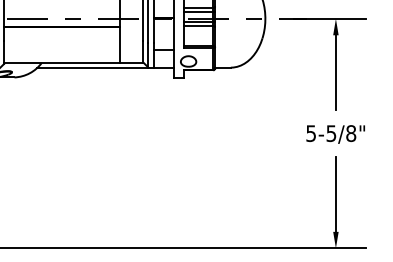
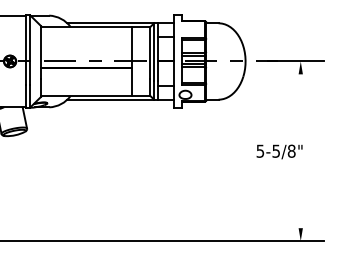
line: (335, 72) -> (300, 103), removed
text: (335, 133) -> (279, 151), moved
line: (335, 193) -> (300, 198), removed

